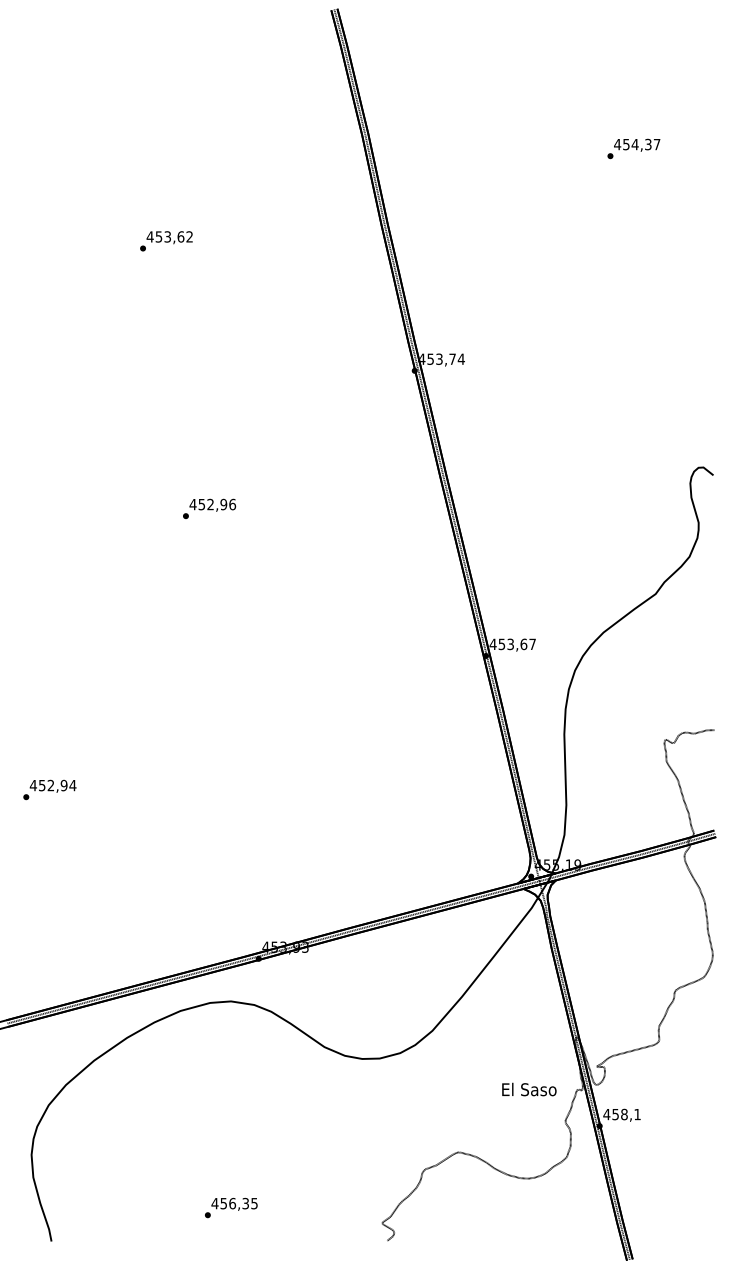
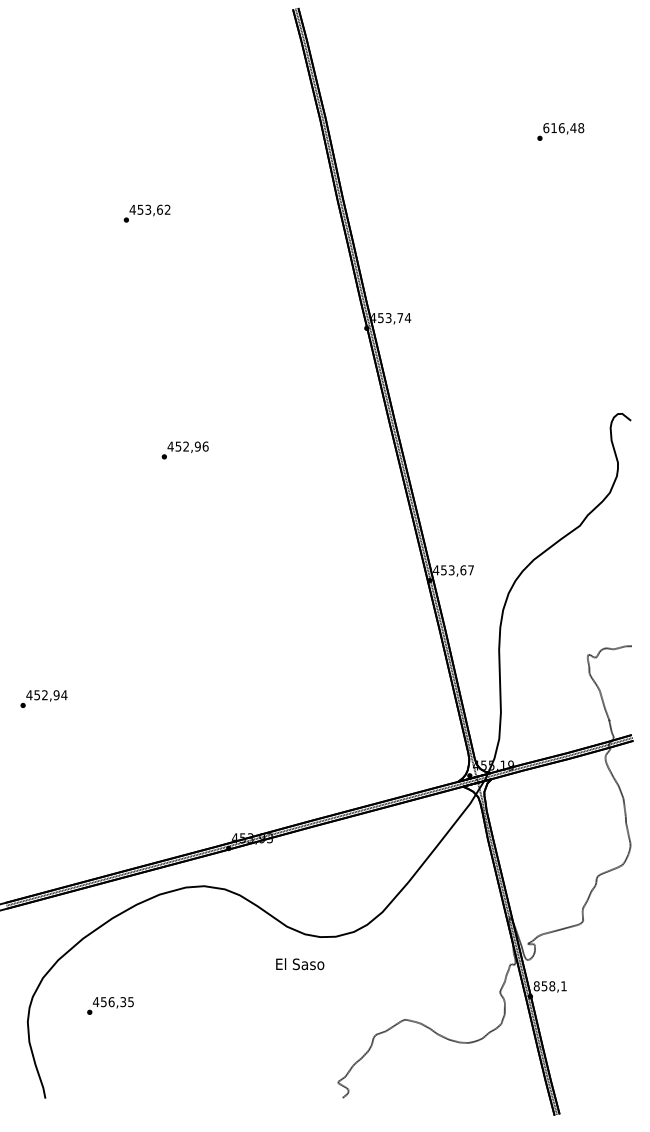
text: (637, 144) -> (563, 128), 454,37 -> 616,48
text: (529, 1089) -> (300, 964), moved
text: (606, 1114) -> (536, 986), 458,1 -> 858,1
text: (231, 1207) -> (110, 1005), moved

